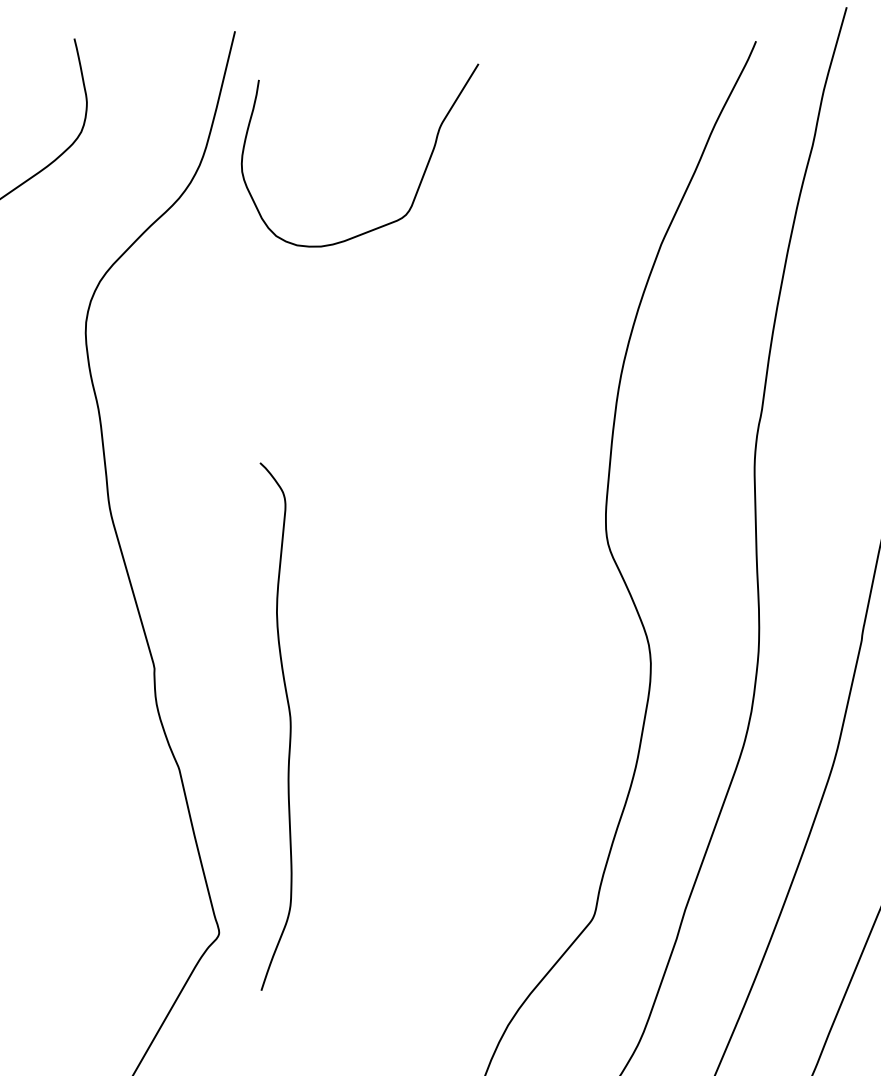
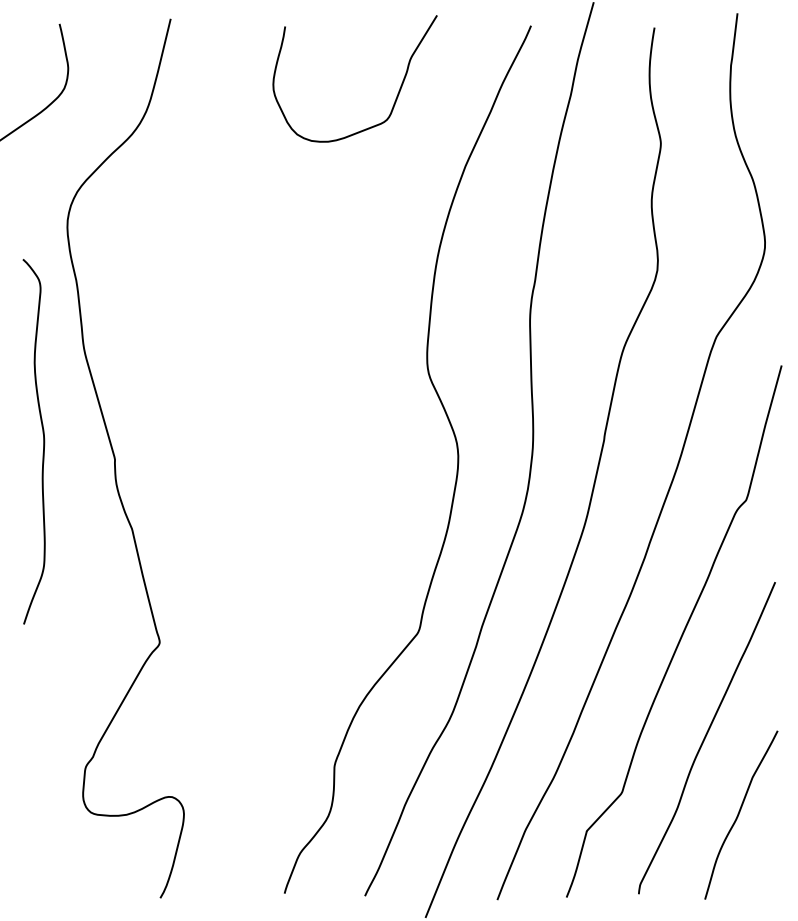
curve: (421, 176) -> (397, 93), moved
curve: (289, 726) -> (43, 441), moved

